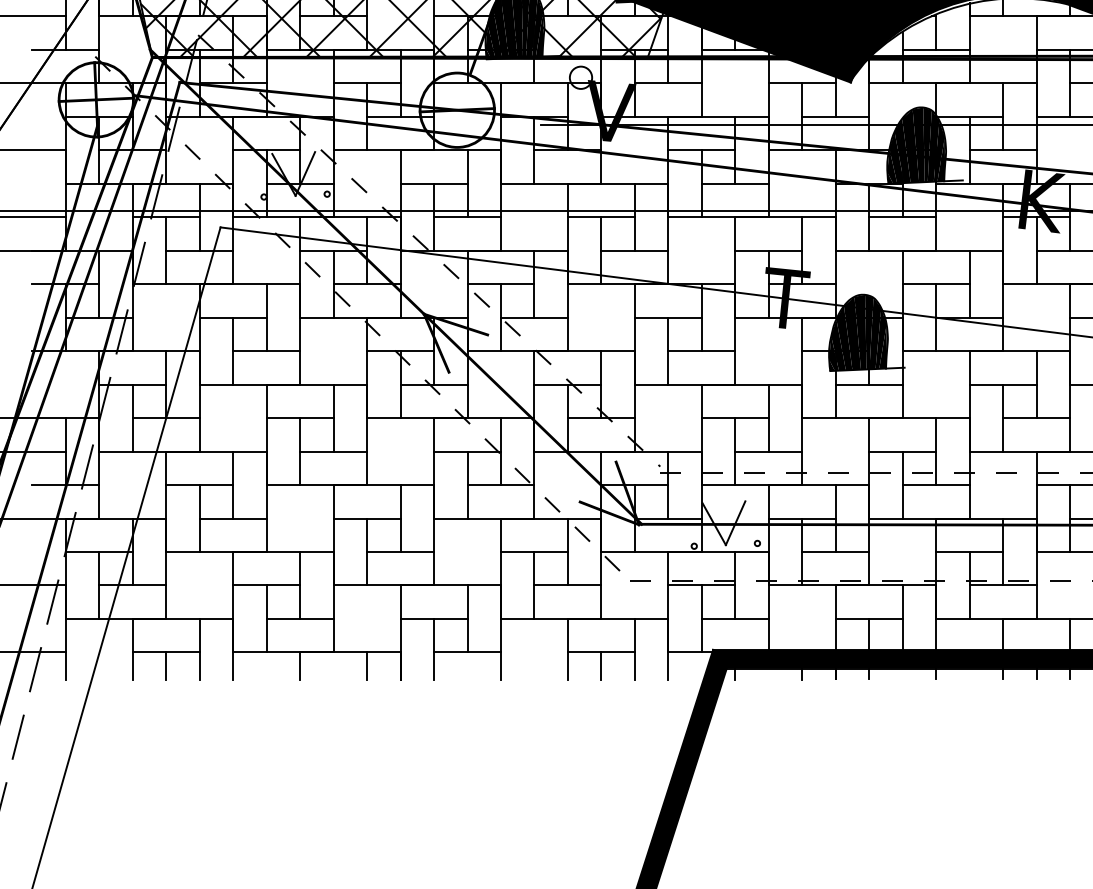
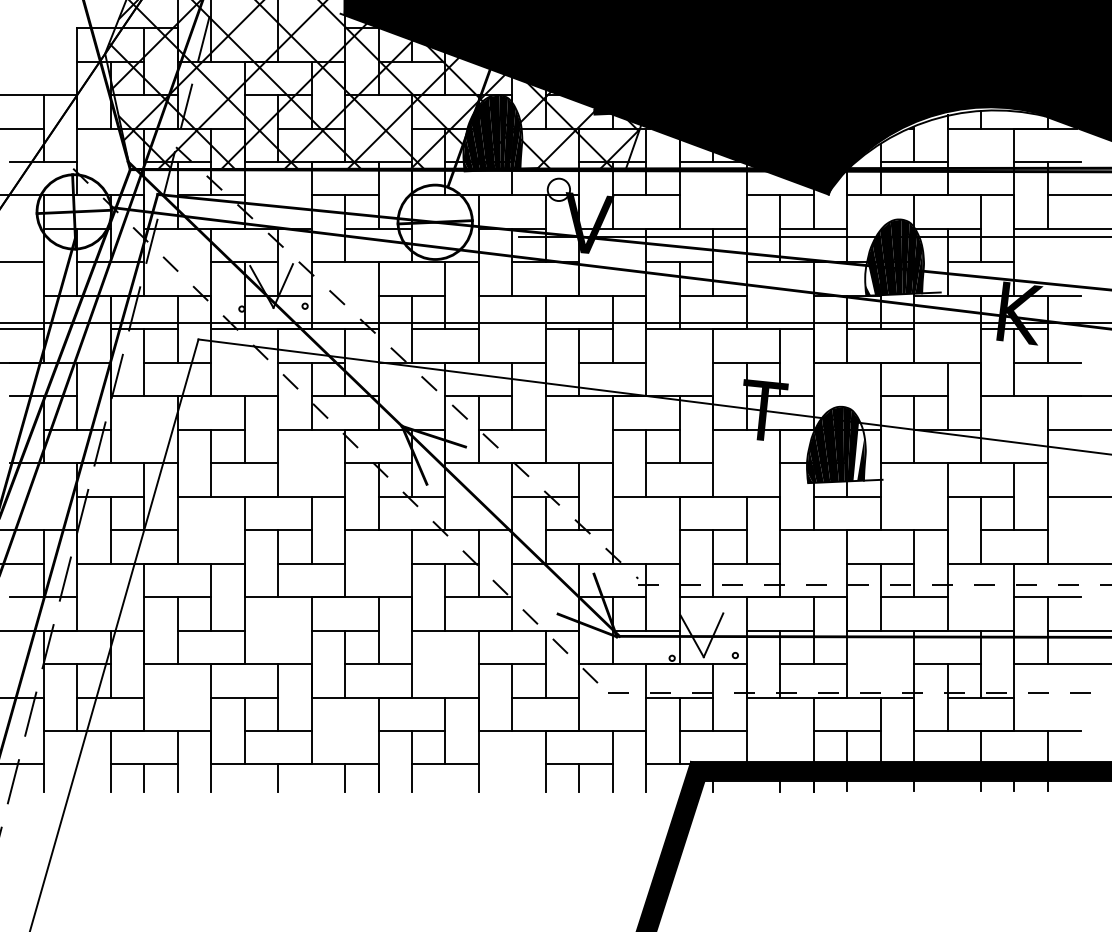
fill: (892, 166) -> (870, 278), removed
fill: (880, 338) -> (858, 450), removed

